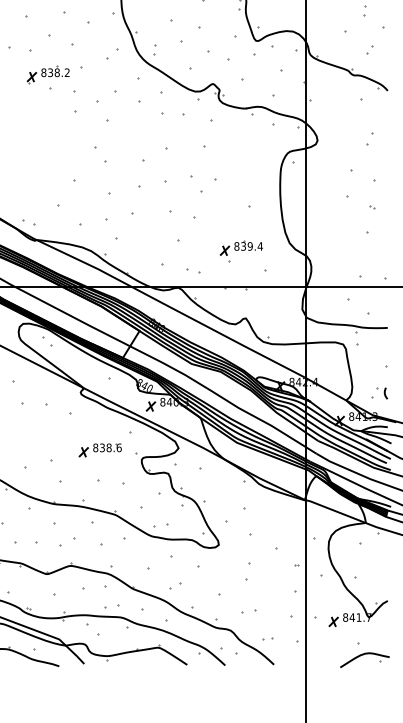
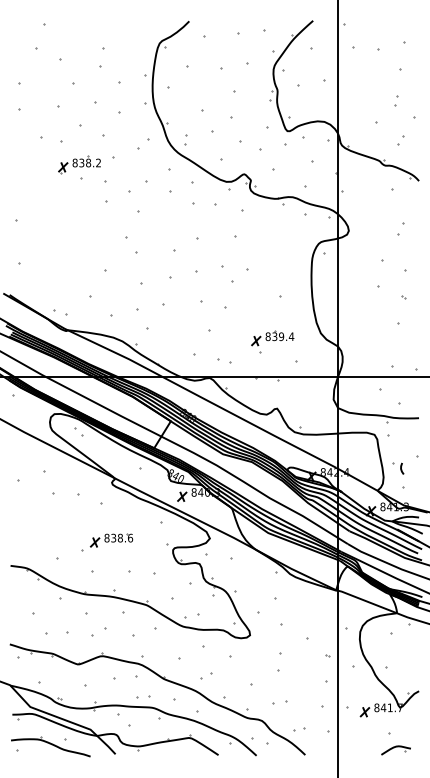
part: (382, 393) -> (398, 468), moved
part: (100, 450) -> (111, 540), moved
part: (364, 660) -> (395, 750), size x0.6

